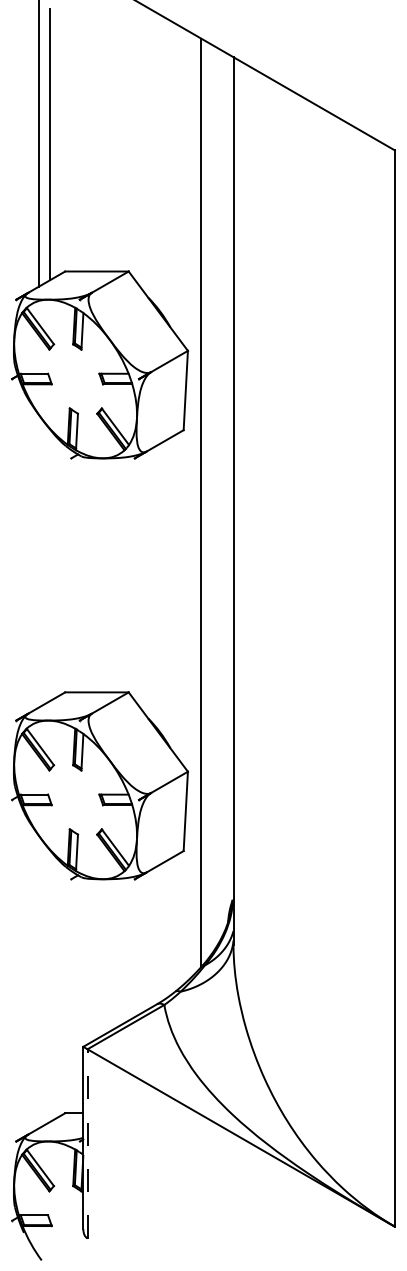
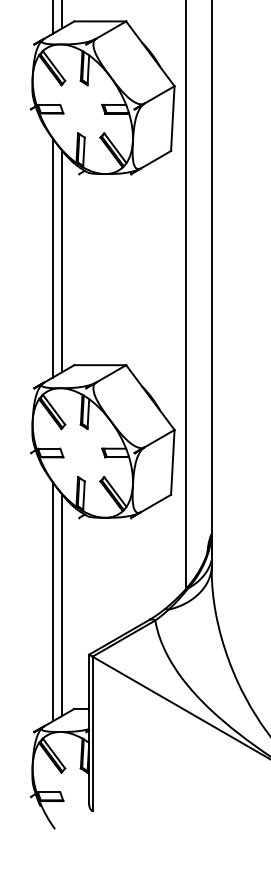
line: (39, 561) -> (53, 258), added
line: (50, 565) -> (62, 261), added
line: (39, 981) -> (53, 601), added
line: (50, 985) -> (62, 604), added
line: (87, 1143) -> (92, 733), dashed -> solid

